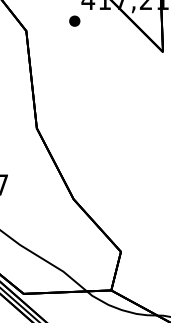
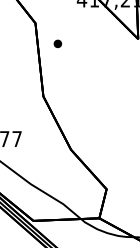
part: (74, 20) -> (57, 43), moved

